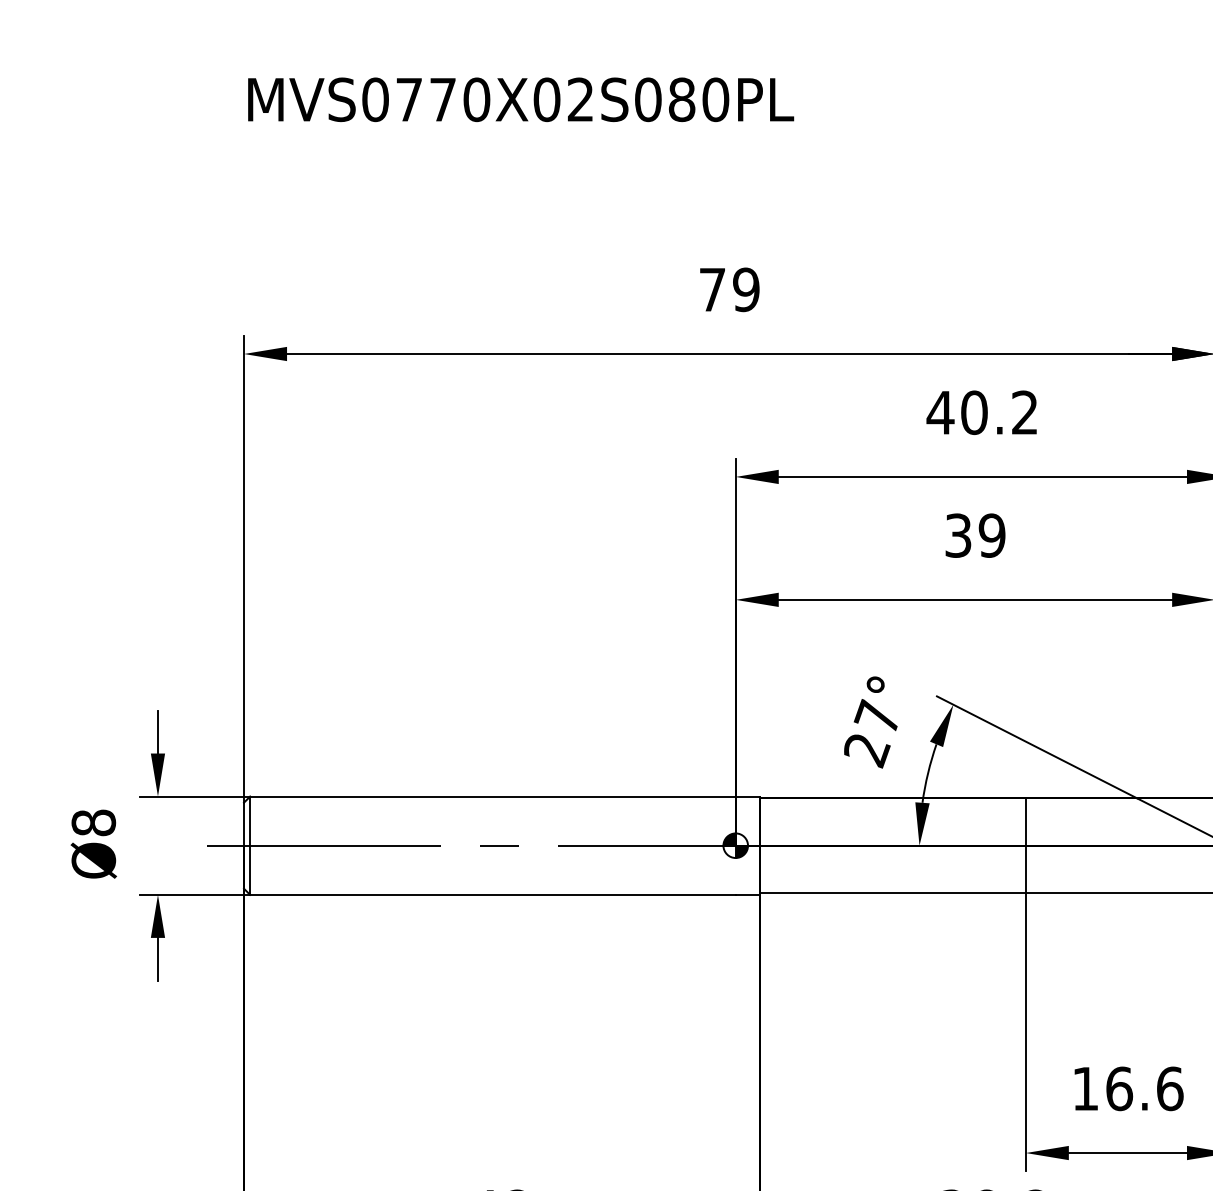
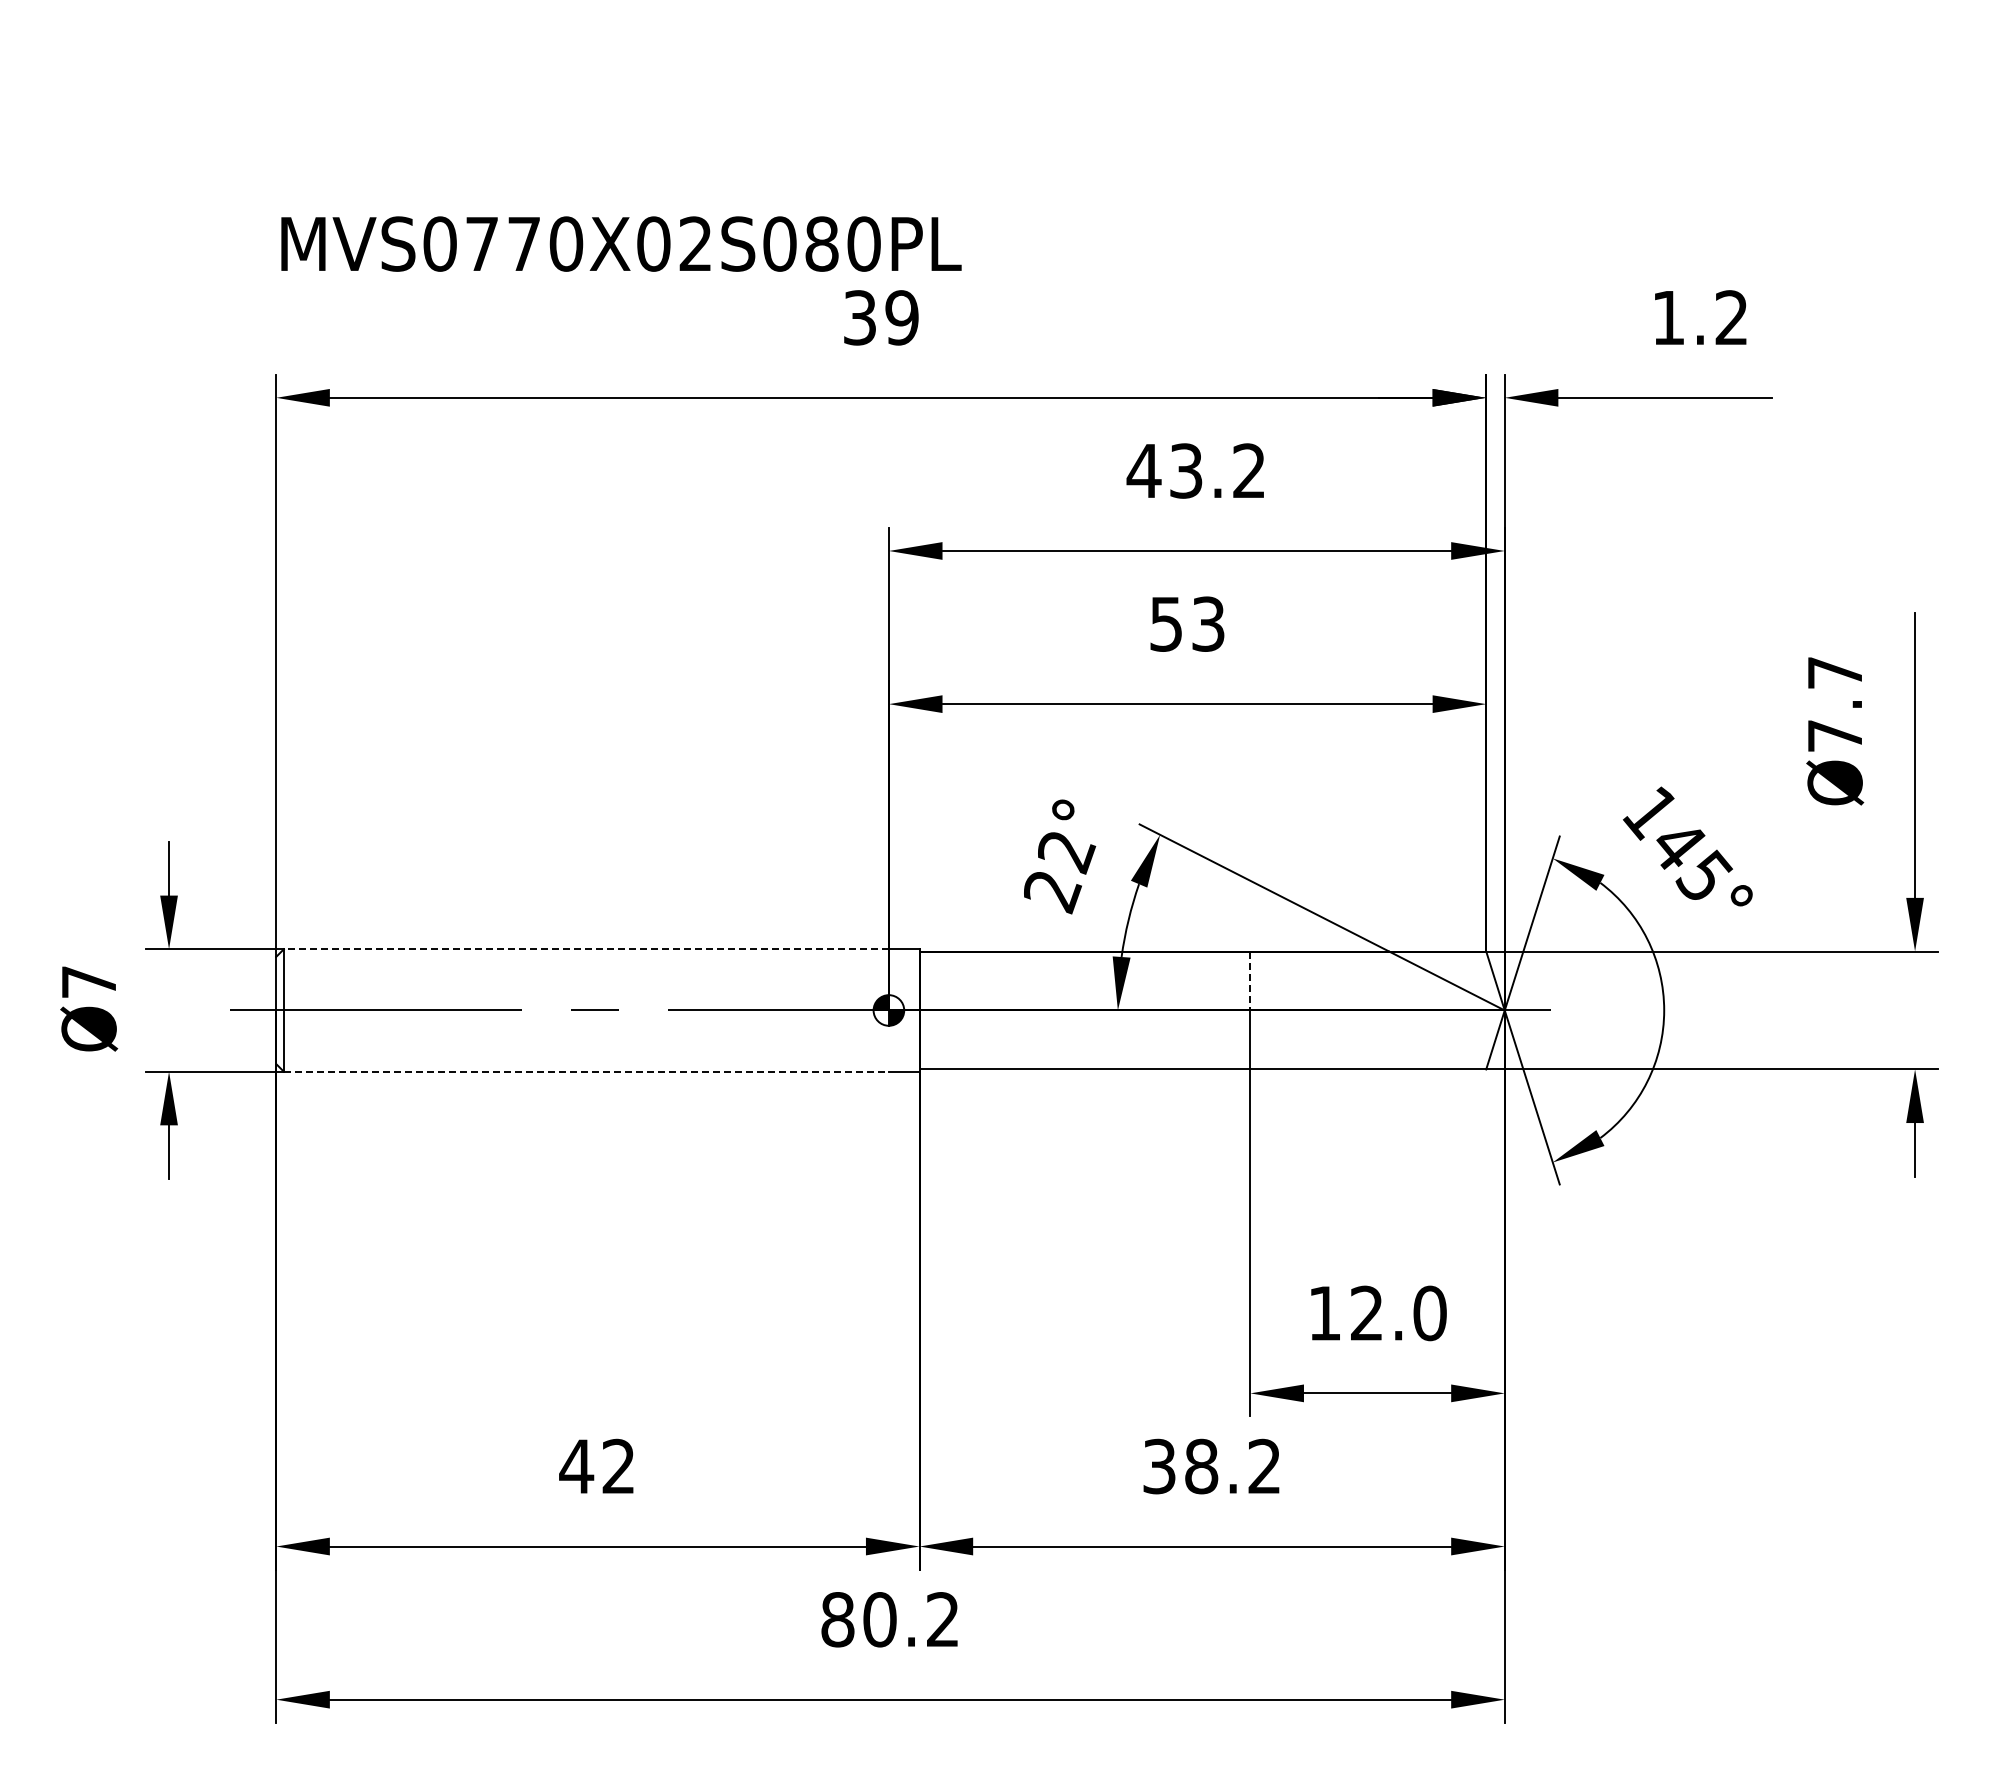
text: (521, 99) -> (621, 243), moved
text: (712, 289) -> (859, 317), 79 -> 39
text: (973, 412) -> (1185, 470), 40.2 -> 43.2
text: (975, 535) -> (1187, 623), 39 -> 53
text: (878, 717) -> (1066, 850), 27° -> 22°
line: (492, 796) -> (585, 949), solid -> dashed
text: (93, 822) -> (88, 981), Ø8 -> Ø7
line: (1025, 822) -> (1250, 981), solid -> dashed
line: (493, 894) -> (586, 1071), solid -> dashed
text: (1144, 1088) -> (1398, 1313), 16.6 -> 12.0

